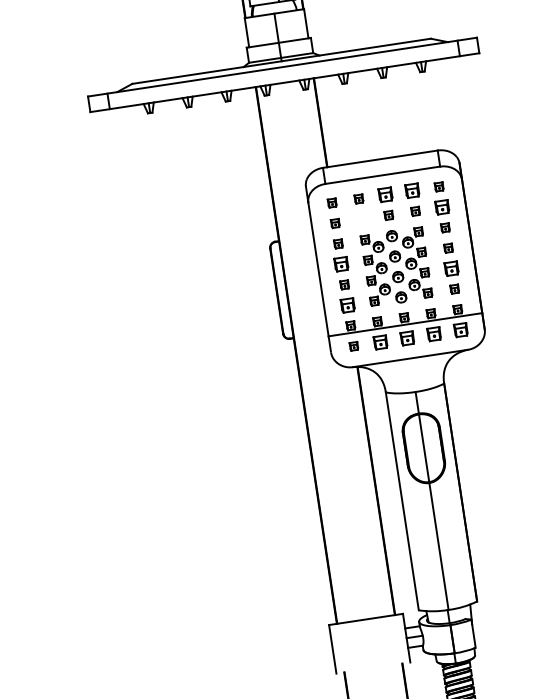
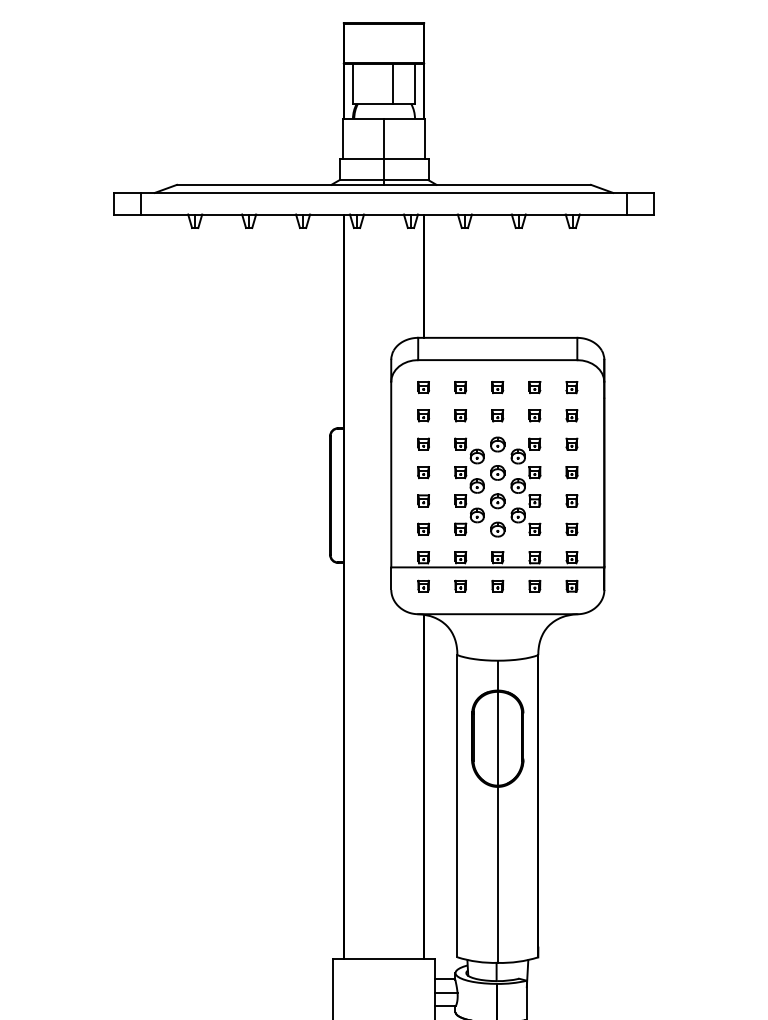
part: (412, 190) -> (534, 387), size x0.62
part: (385, 195) -> (497, 387), size x0.62
part: (441, 207) -> (571, 415), size x0.62
part: (361, 219) -> (460, 415), added
part: (341, 264) -> (423, 472), size x0.62
part: (451, 268) -> (571, 500), size x0.62
part: (347, 304) -> (423, 528), size x0.62
part: (460, 330) -> (571, 586), size x0.62
part: (433, 334) -> (534, 586), size x0.62
part: (407, 337) -> (497, 585), size x0.62
part: (380, 341) -> (460, 585), size x0.62

